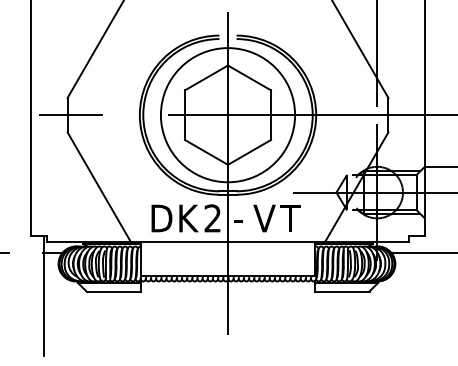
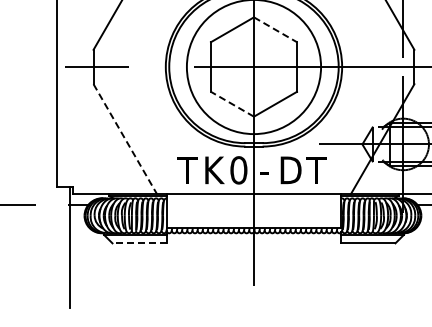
line: (249, 77) -> (275, 29), solid -> dashed
line: (206, 152) -> (232, 104), solid -> dashed
line: (99, 187) -> (125, 139), solid -> dashed
text: (161, 218) -> (187, 170), D -> T
text: (212, 218) -> (238, 170), 2 -> 0
text: (264, 218) -> (290, 170), V -> D
line: (113, 291) -> (139, 243), solid -> dashed

